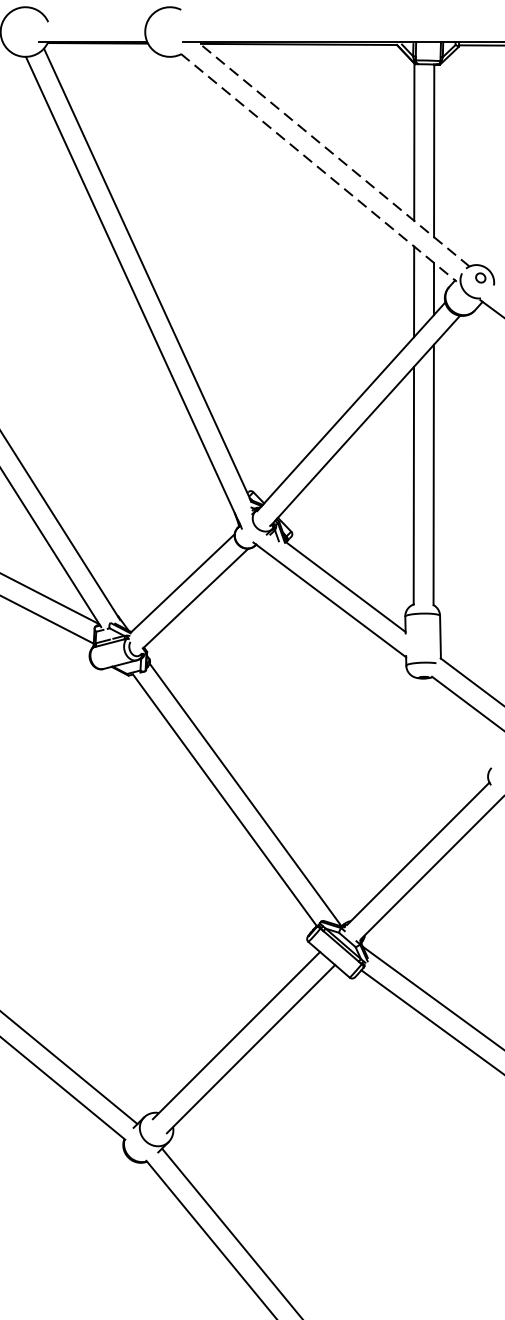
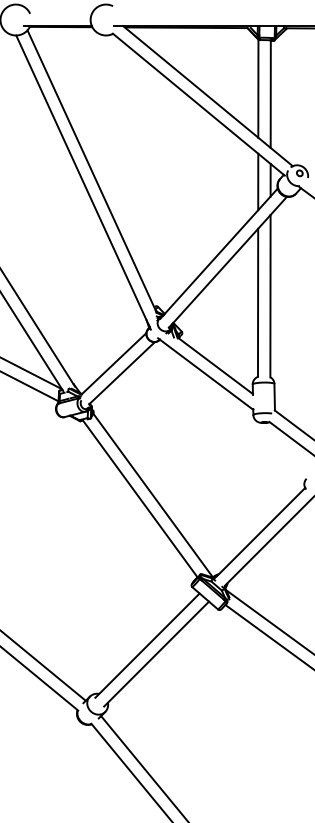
line: (334, 154) -> (208, 96), dashed -> solid
line: (319, 169) -> (199, 105), dashed -> solid

